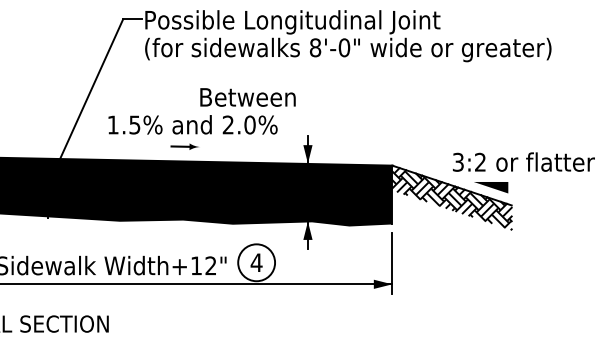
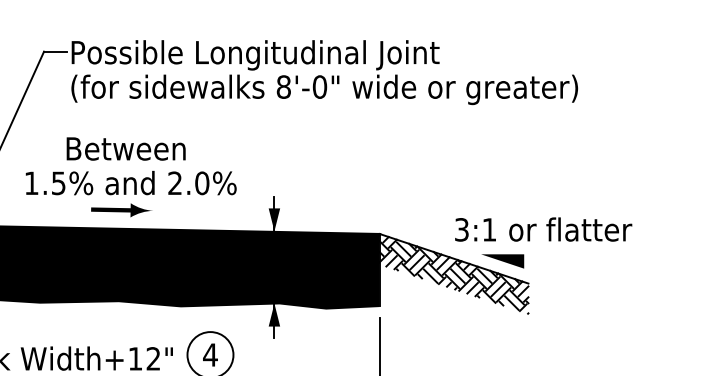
text: (247, 97) -> (125, 149), moved
part: (184, 146) -> (120, 210), size x1.67
text: (480, 161) -> (489, 228), 3:2 -> 3:1

